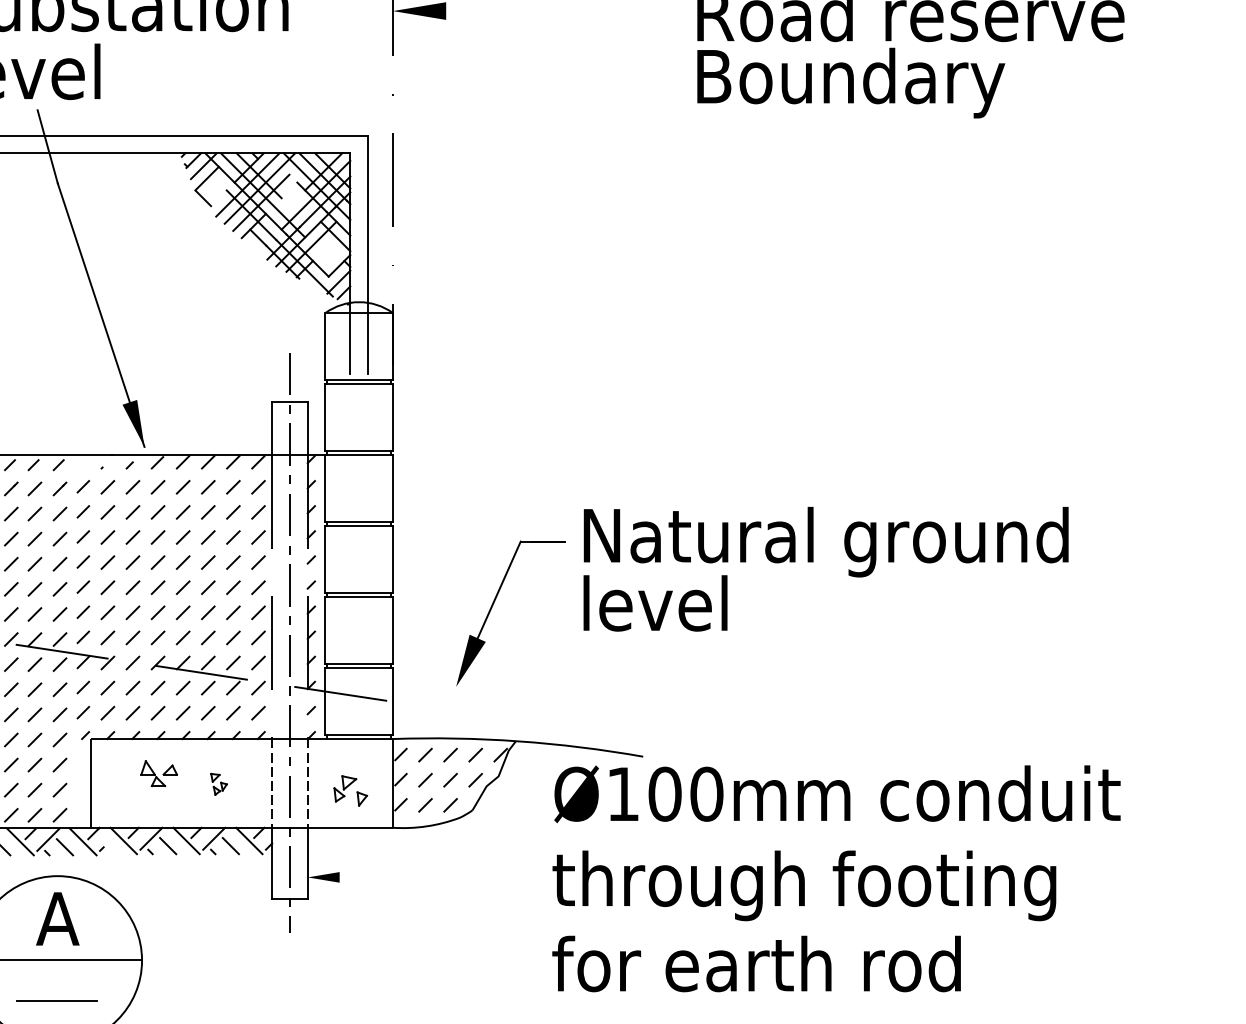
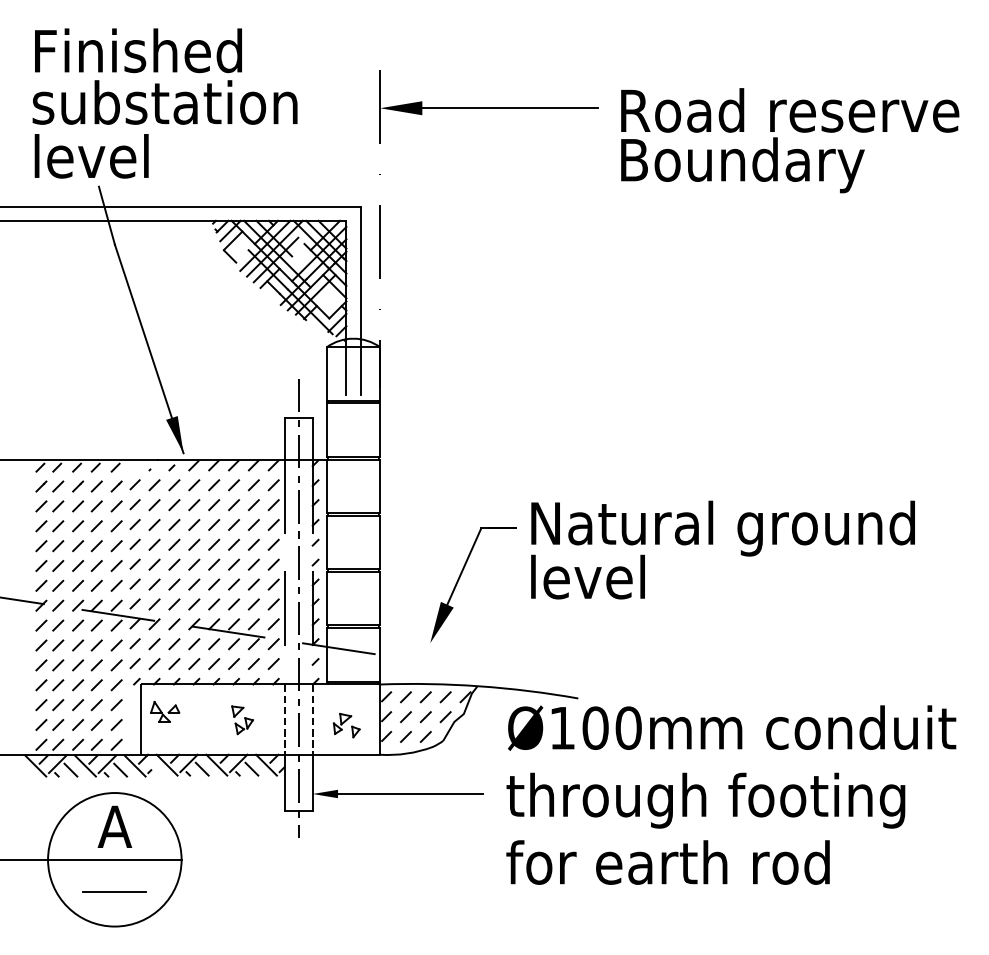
line: (556, 11) -> (509, 108), added
part: (159, 773) -> (165, 711), moved
part: (218, 784) -> (242, 720), size x1.67
line: (431, 878) -> (410, 794), added

